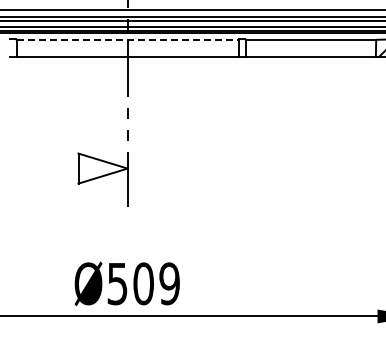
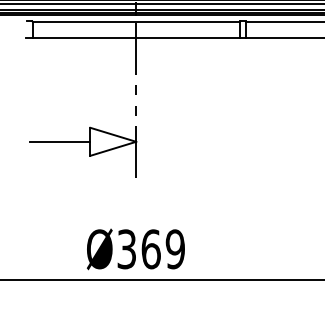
line: (127, 39) -> (136, 21), dashed -> solid
line: (45, 168) -> (59, 141), added
text: (131, 283) -> (139, 248), Ø509 -> Ø369

